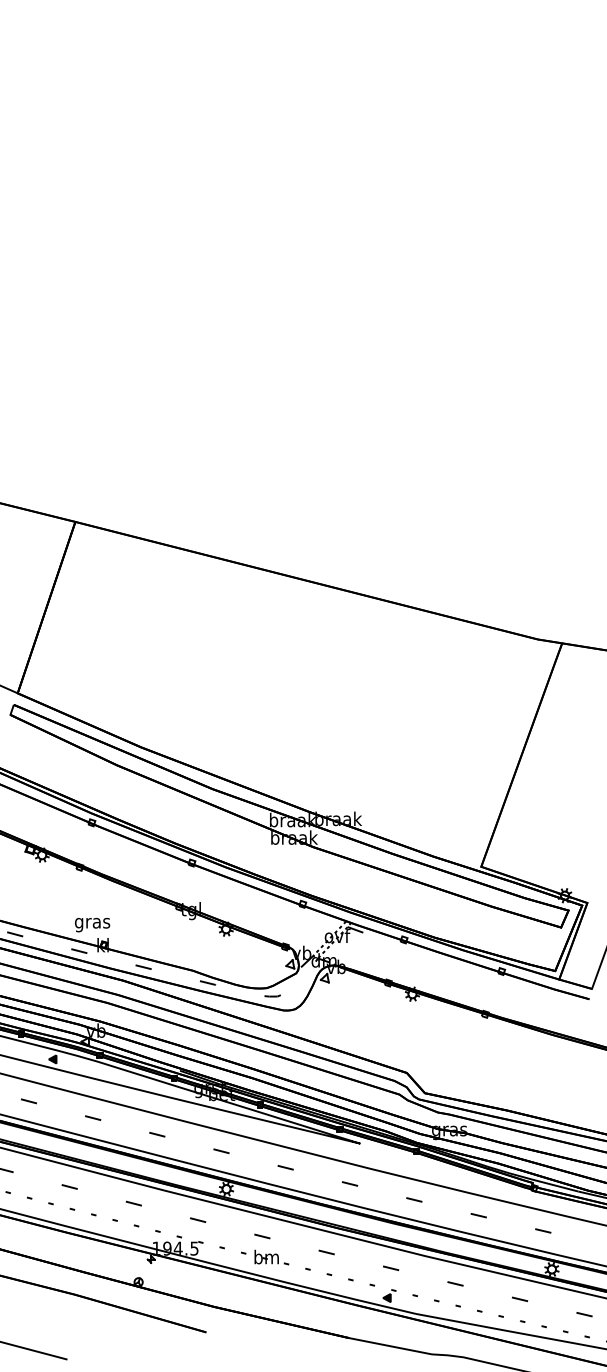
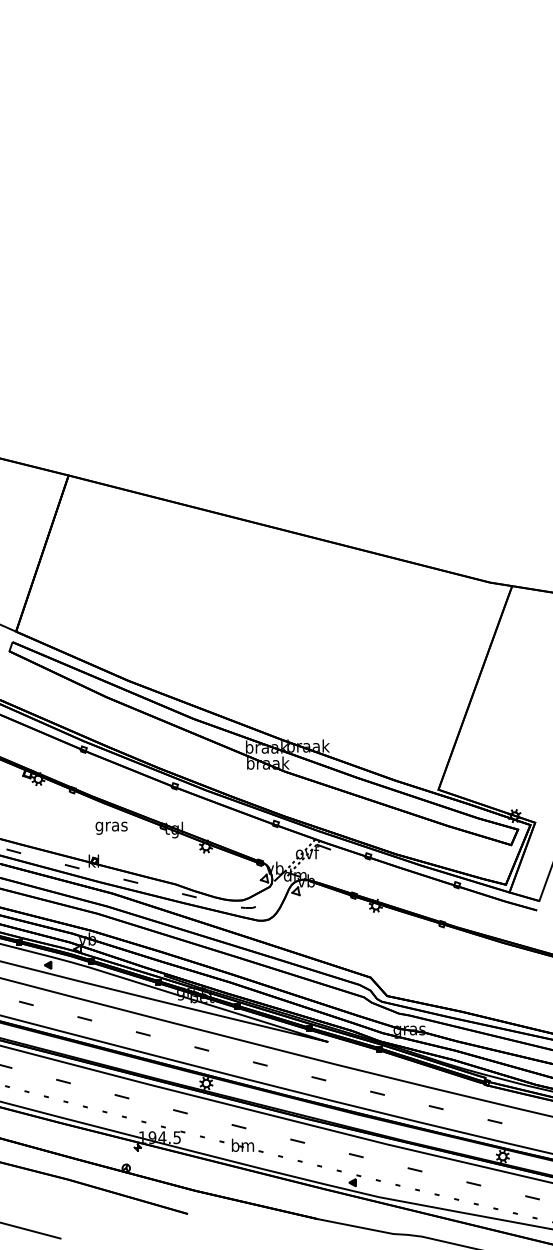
text: (92, 925) -> (111, 828), moved

